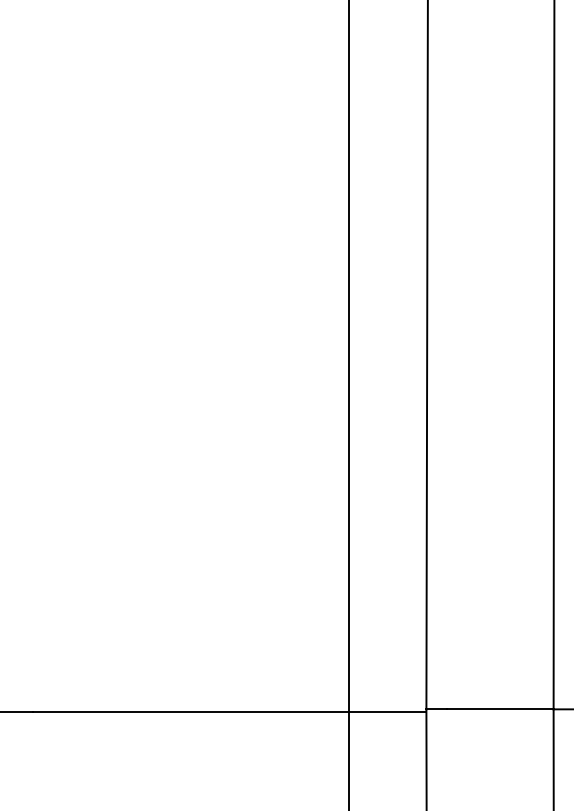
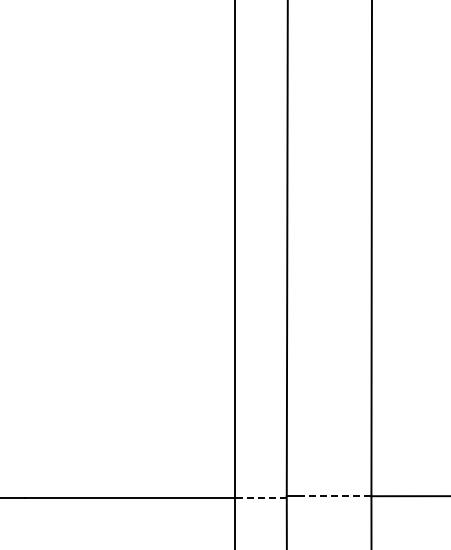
line: (499, 709) -> (335, 496), solid -> dashed
line: (386, 711) -> (260, 497), solid -> dashed

